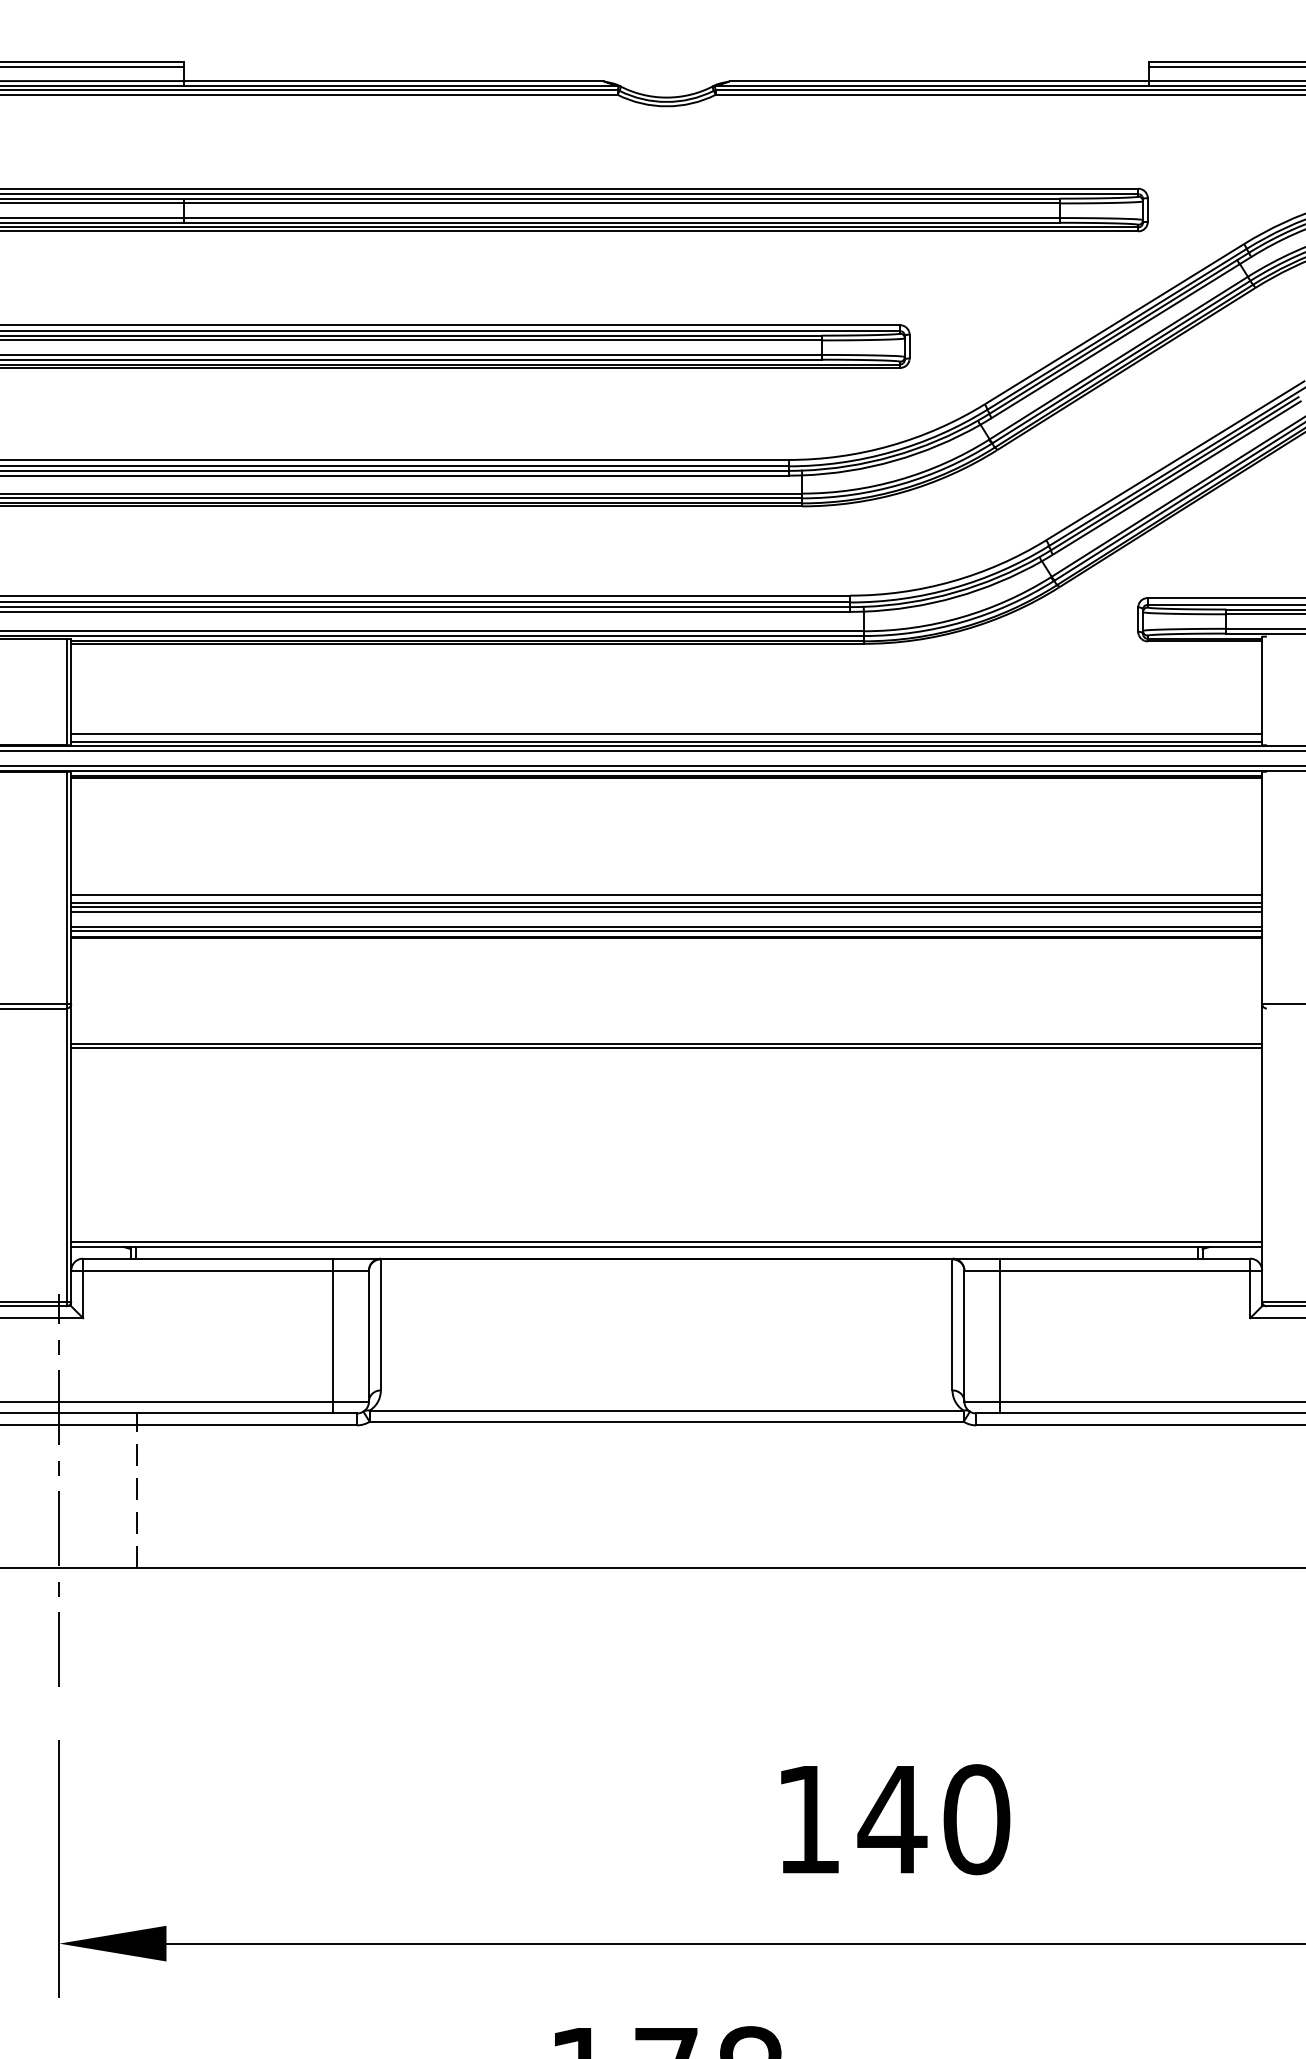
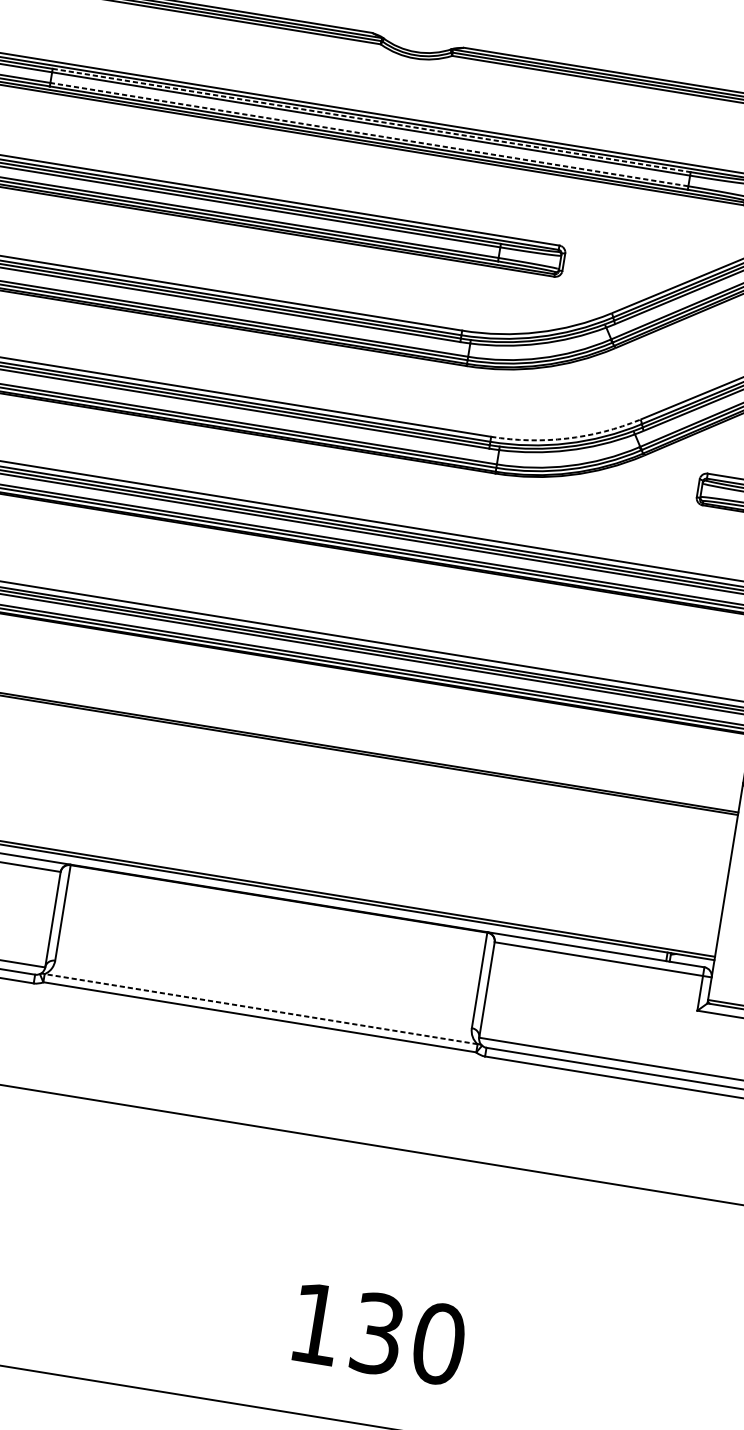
line: (622, 198) -> (372, 120), solid -> dashed
line: (622, 218) -> (369, 135), solid -> dashed
arc: (952, 581) -> (567, 438), solid -> dashed
line: (333, 1335) -> (27, 915), removed
line: (1000, 1335) -> (513, 993), removed
line: (666, 1410) -> (261, 1009), solid -> dashed
text: (892, 1819) -> (377, 1333), 140 -> 130

